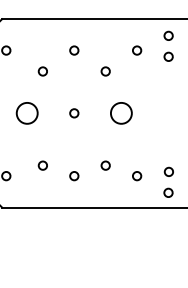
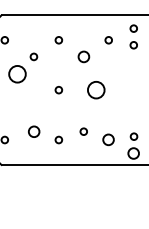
circle: (105, 71) -> (83, 56), size x1.6
circle: (26, 113) -> (16, 74), moved
circle: (42, 165) -> (33, 131), size x1.6
circle: (137, 176) -> (109, 140), size x1.6
circle: (168, 192) -> (133, 153), size x1.6

